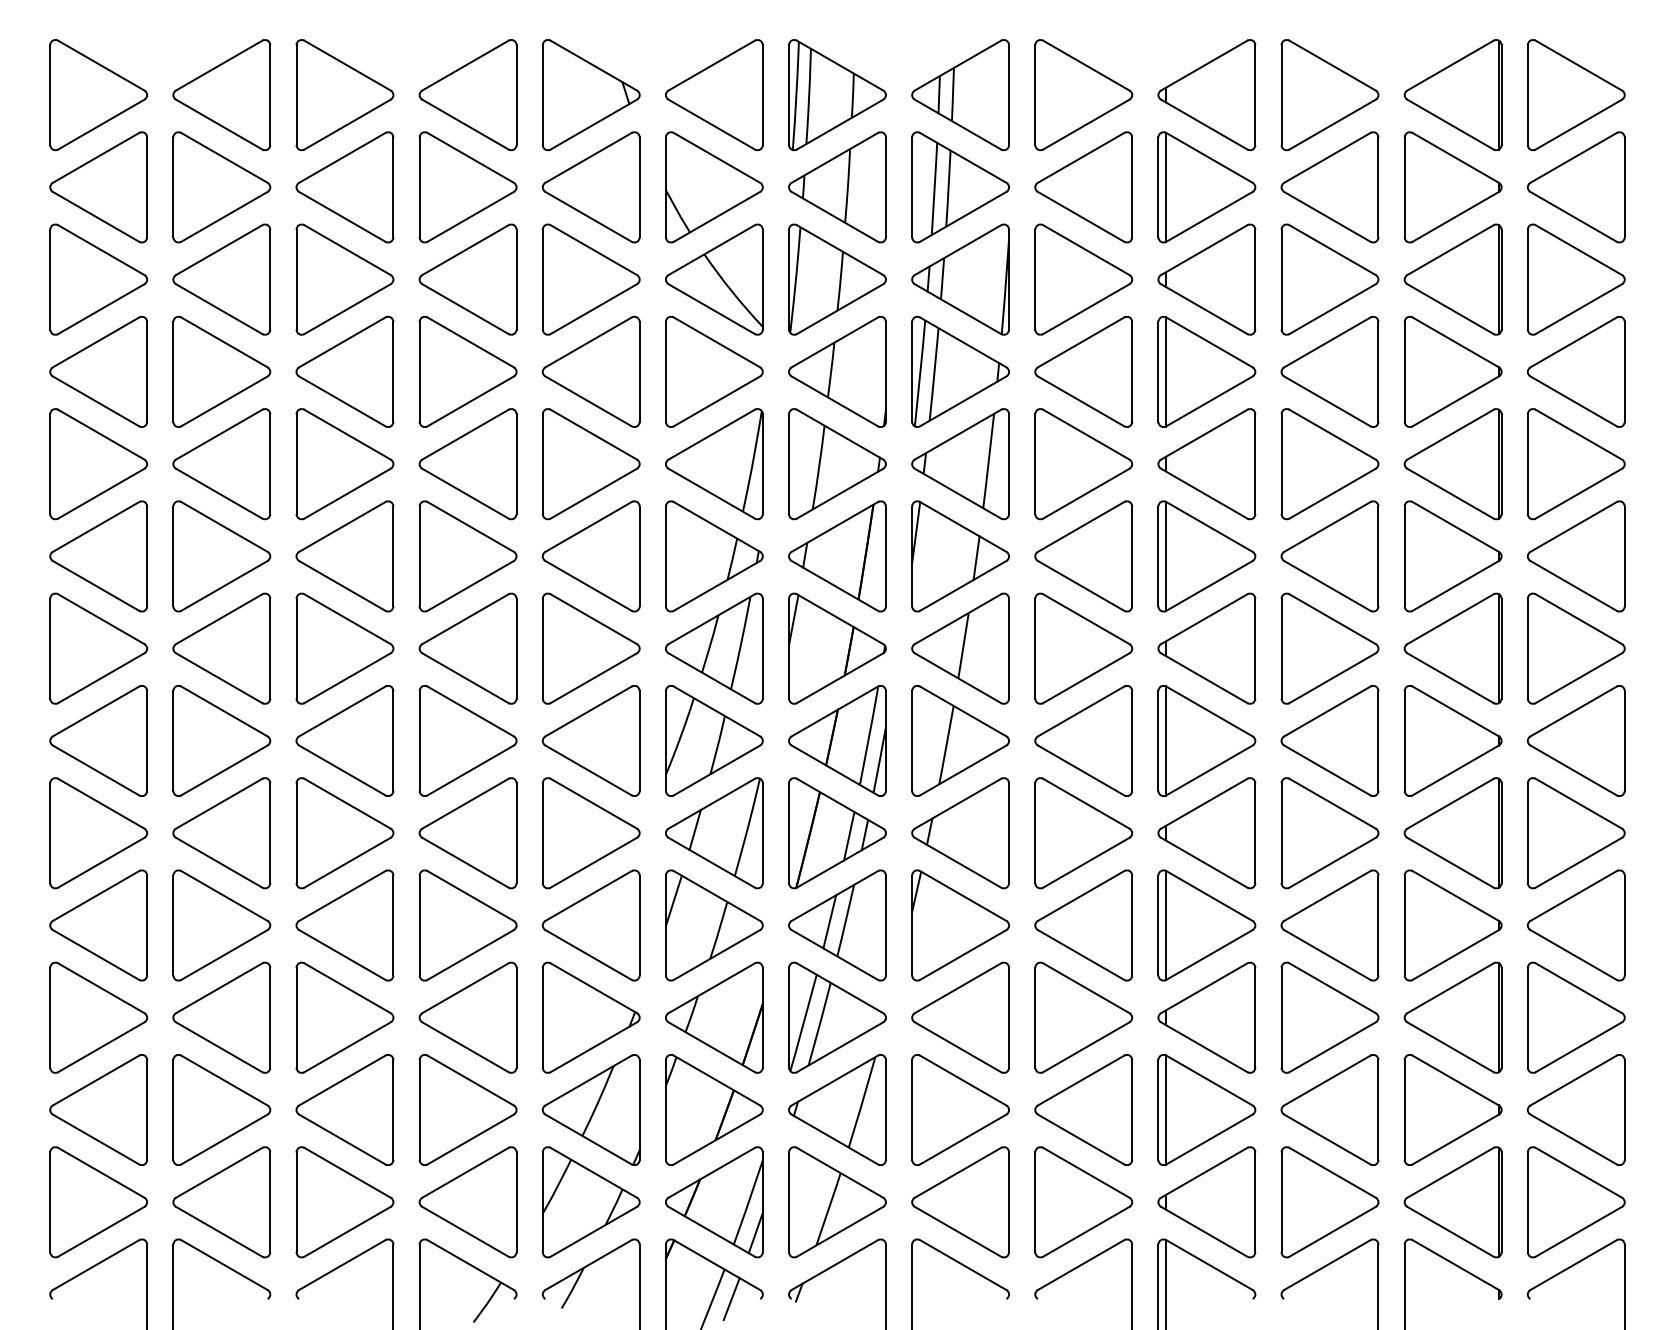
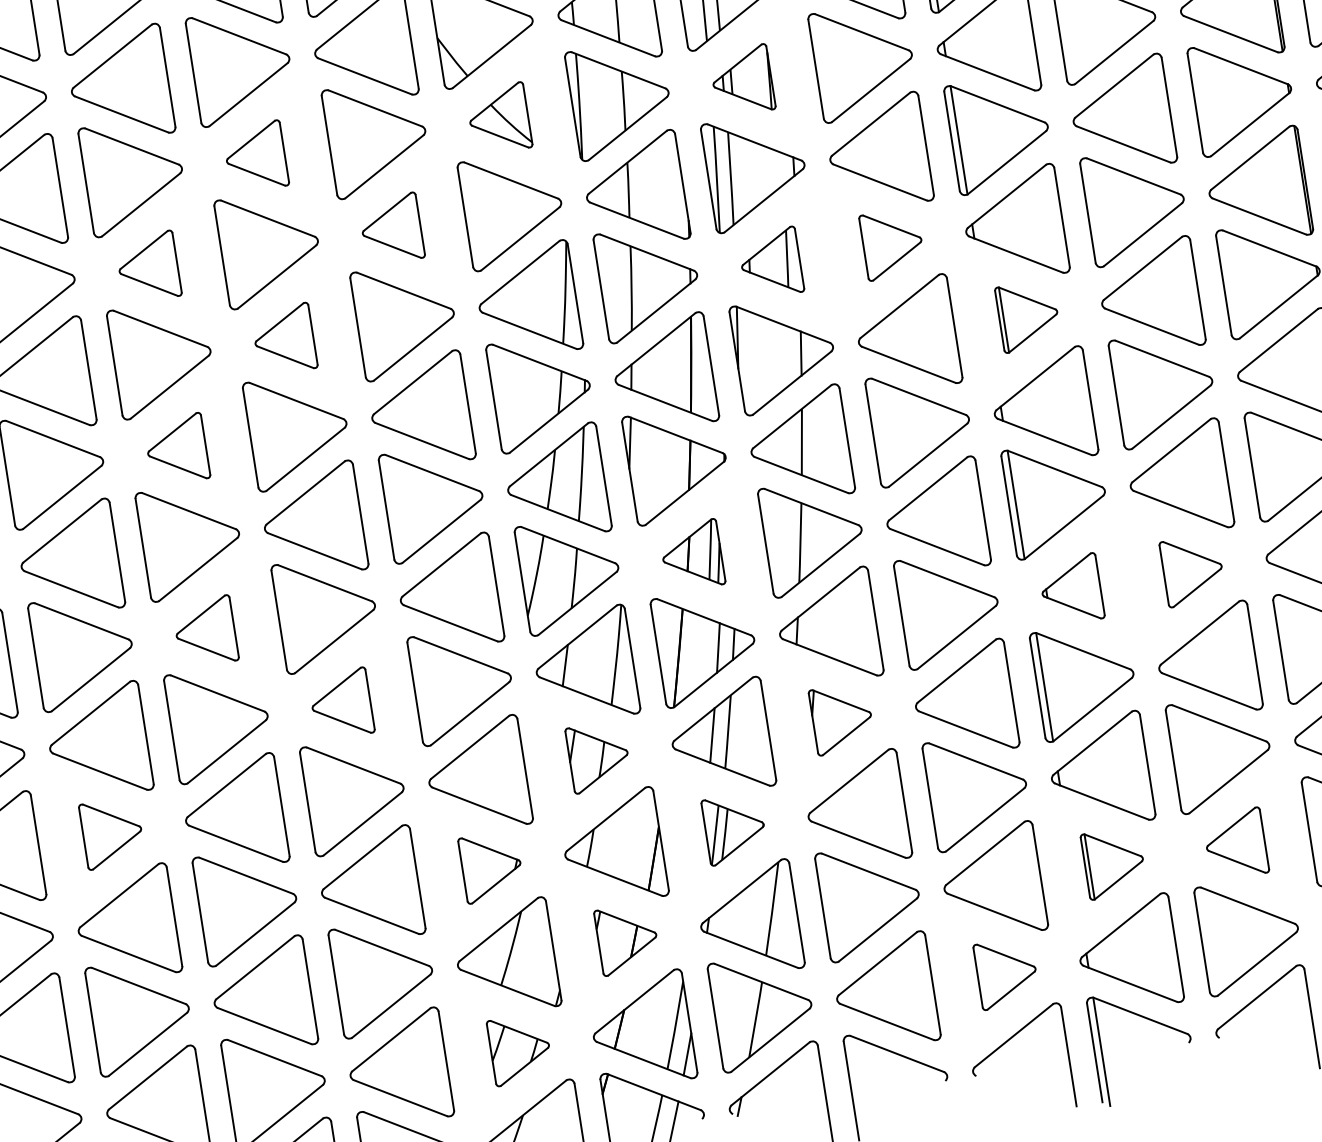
part: (467, 279) -> (255, 157), size x0.6
part: (714, 279) -> (499, 118), size x0.6
part: (960, 279) -> (742, 80), size x0.6
part: (344, 371) -> (147, 266), size x0.6
part: (590, 371) -> (390, 228), size x0.6
part: (467, 464) -> (283, 339), size x0.6
part: (960, 464) -> (770, 263), size x0.6
part: (1083, 464) -> (892, 244), size x0.6
part: (344, 556) -> (176, 449), size x0.6
part: (1206, 556) -> (1028, 316), size x0.6
part: (344, 740) -> (204, 631), size x0.6
part: (837, 740) -> (691, 555), size x0.6
part: (467, 833) -> (340, 704), size x0.6
part: (1206, 833) -> (1070, 590), size x0.6
part: (1329, 833) -> (1192, 570), size x0.6
part: (221, 925) -> (112, 833), size x0.6
part: (713, 925) -> (598, 757), size x0.6
part: (960, 925) -> (842, 718), size x0.6
part: (591, 1017) -> (491, 866), size x0.6
part: (837, 1017) -> (734, 828), size x0.6
part: (714, 1109) -> (627, 938), size x0.6
part: (1206, 1109) -> (1113, 862), size x0.6
part: (1329, 1109) -> (1235, 843), size x0.6
part: (591, 1202) -> (520, 1049), size x0.6
part: (1083, 1202) -> (1006, 973), size x0.6

